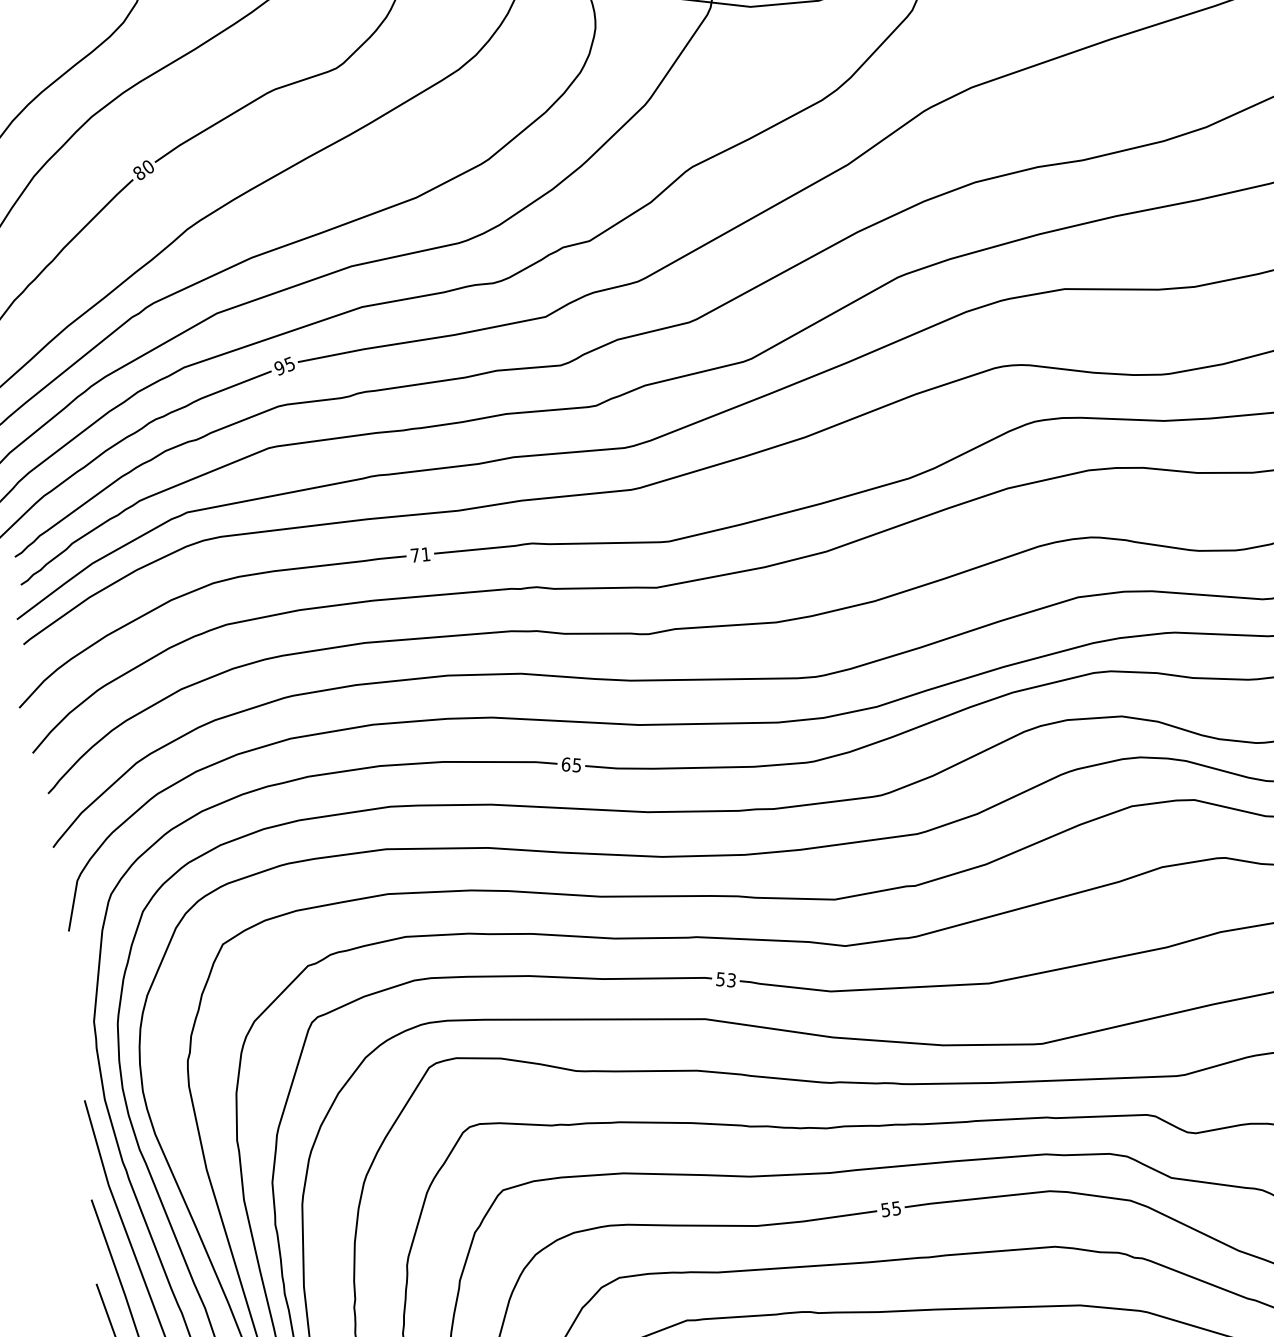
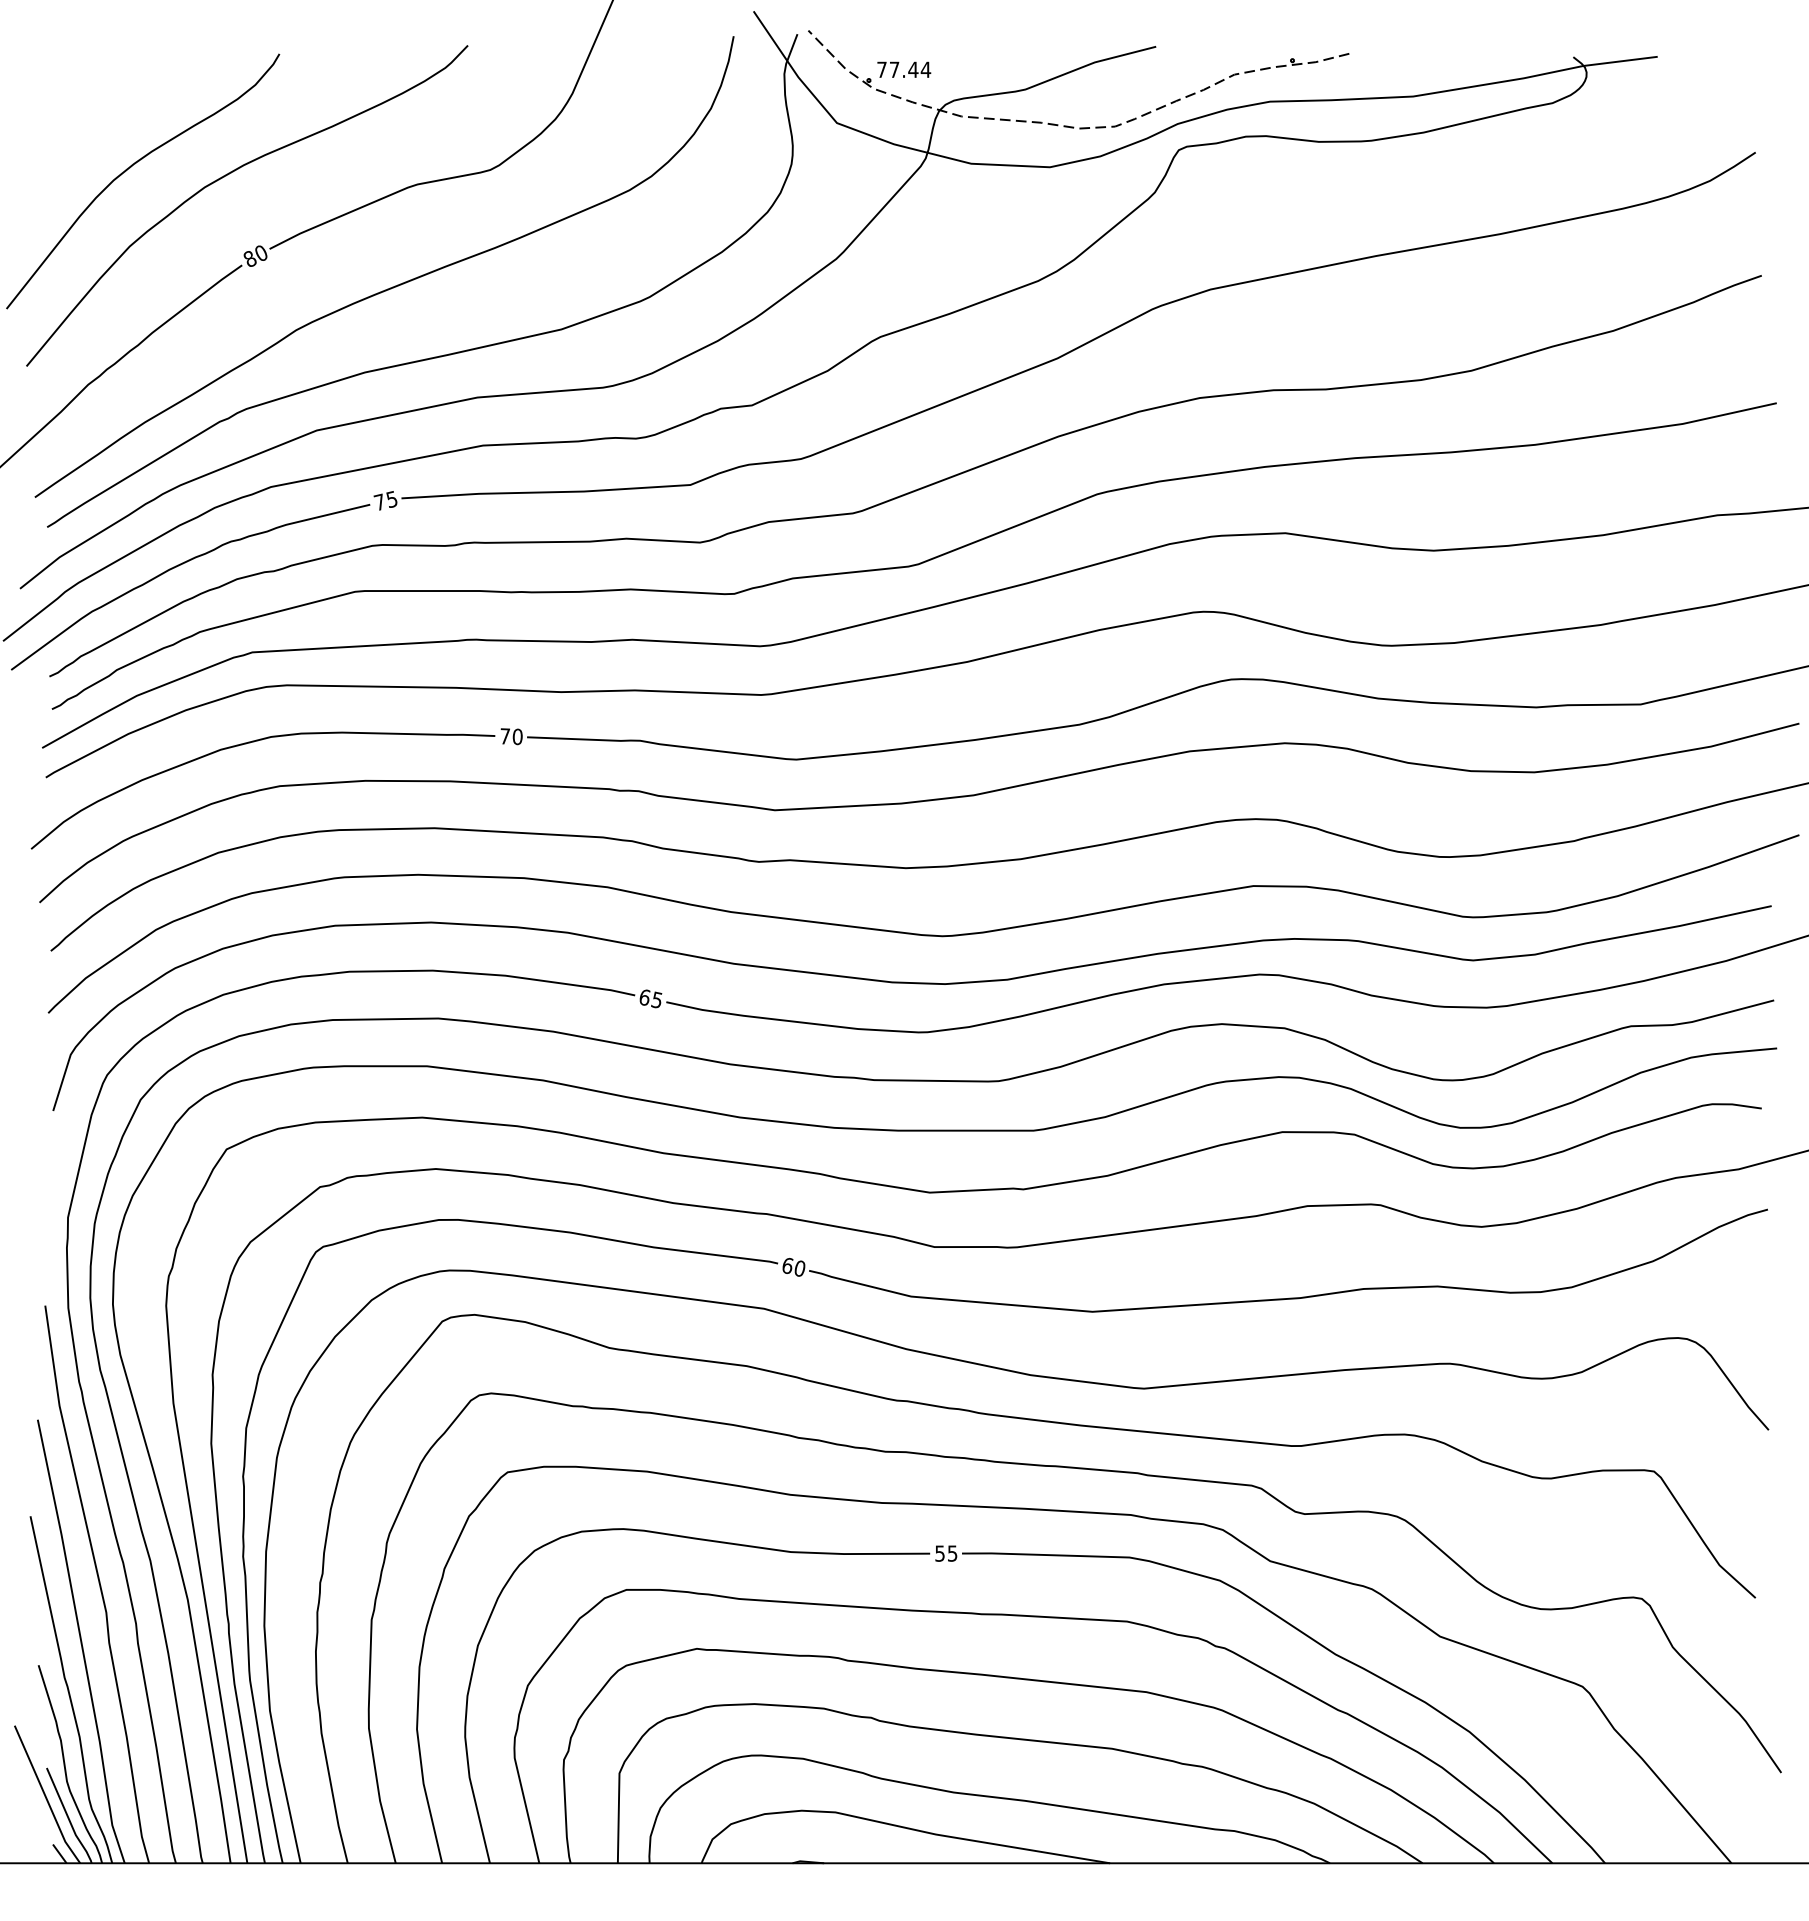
text: (278, 367) -> (378, 501), 95 -> 75
text: (425, 554) -> (517, 736), 71 -> 70
text: (725, 979) -> (793, 1266), 53 -> 60

